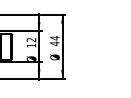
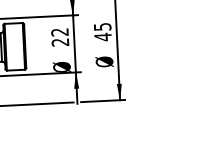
text: (54, 38) -> (101, 27), 44 -> 45
text: (30, 45) -> (58, 42), 12 -> 22

